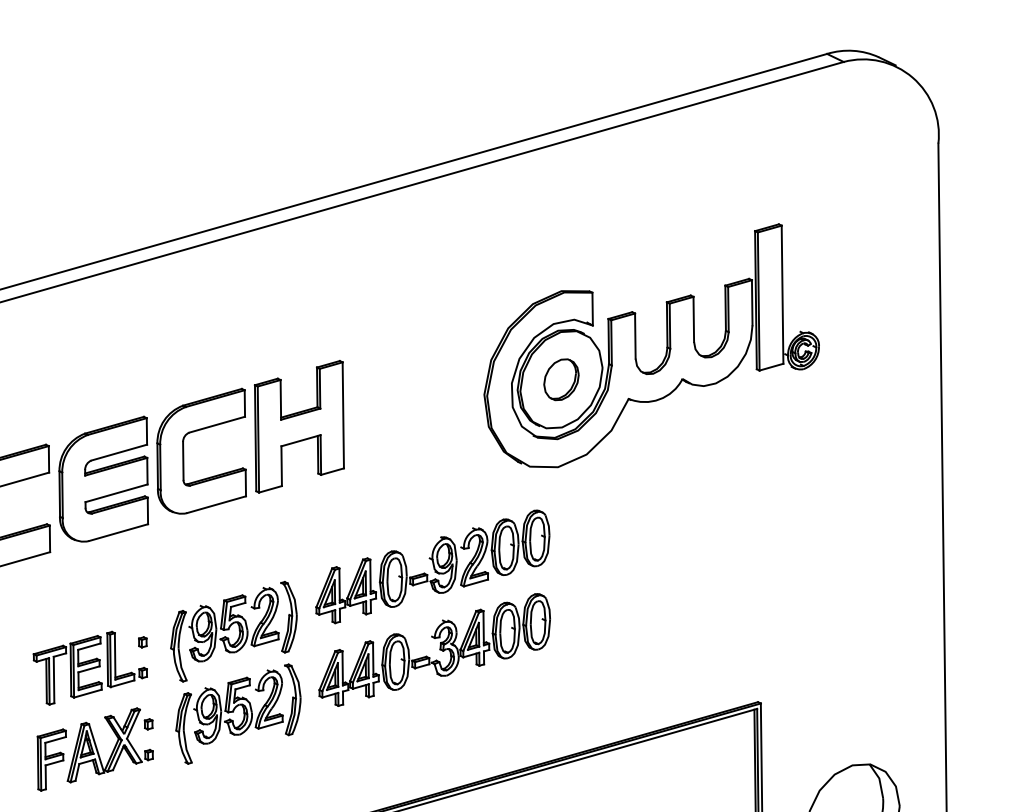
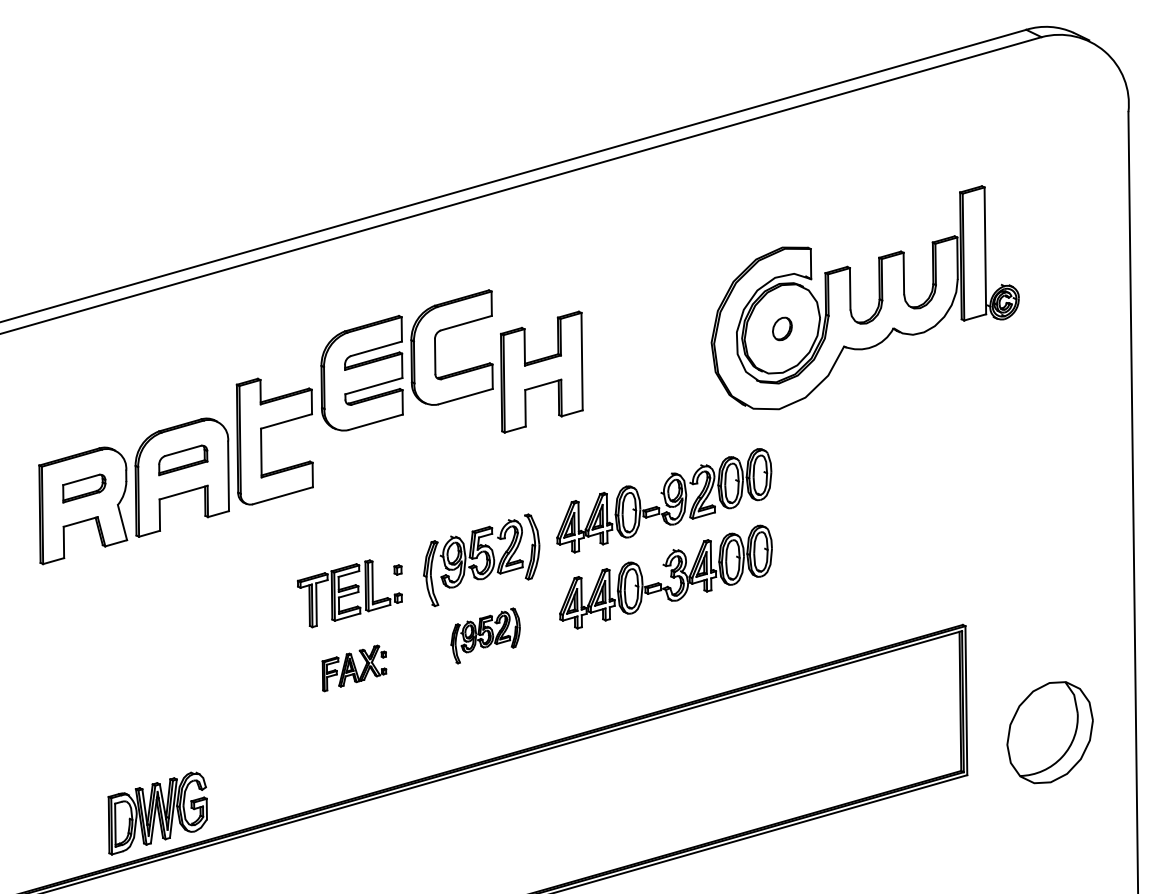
part: (561, 379) -> (782, 328), size x0.6
part: (152, 465) -> (406, 360), moved
part: (238, 713) -> (485, 635), size x0.6
part: (95, 749) -> (354, 668), size x0.6

